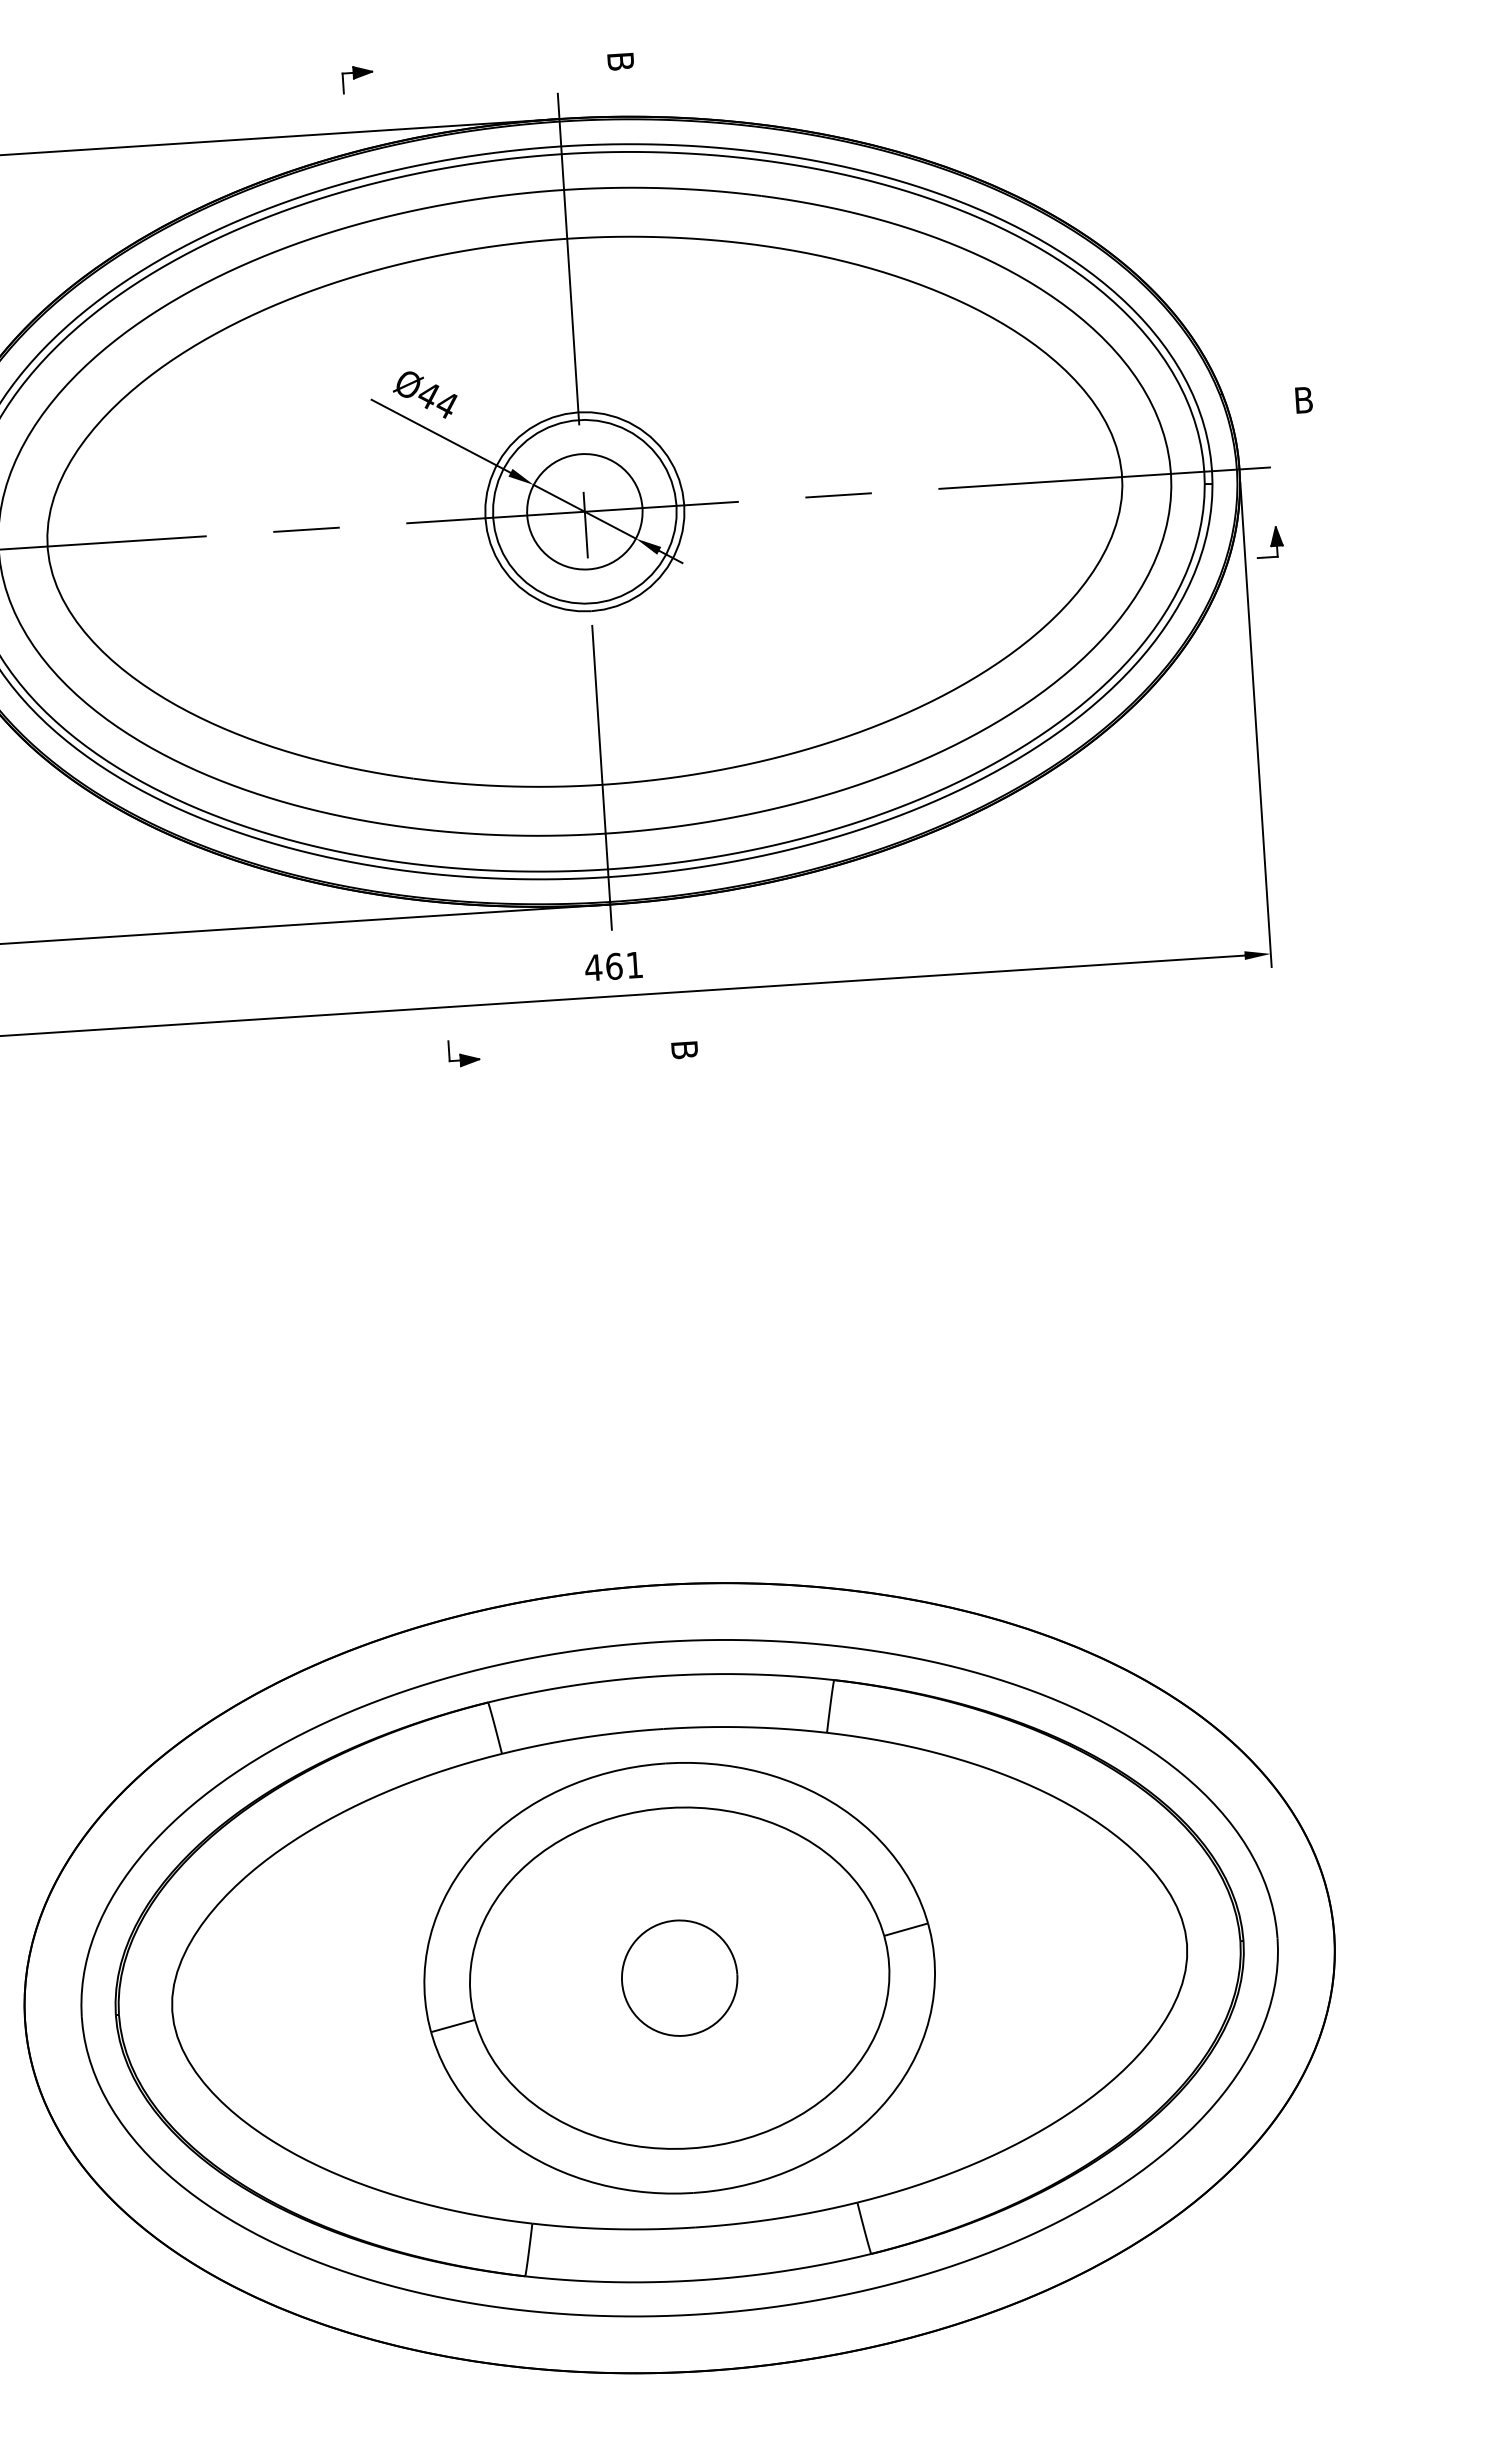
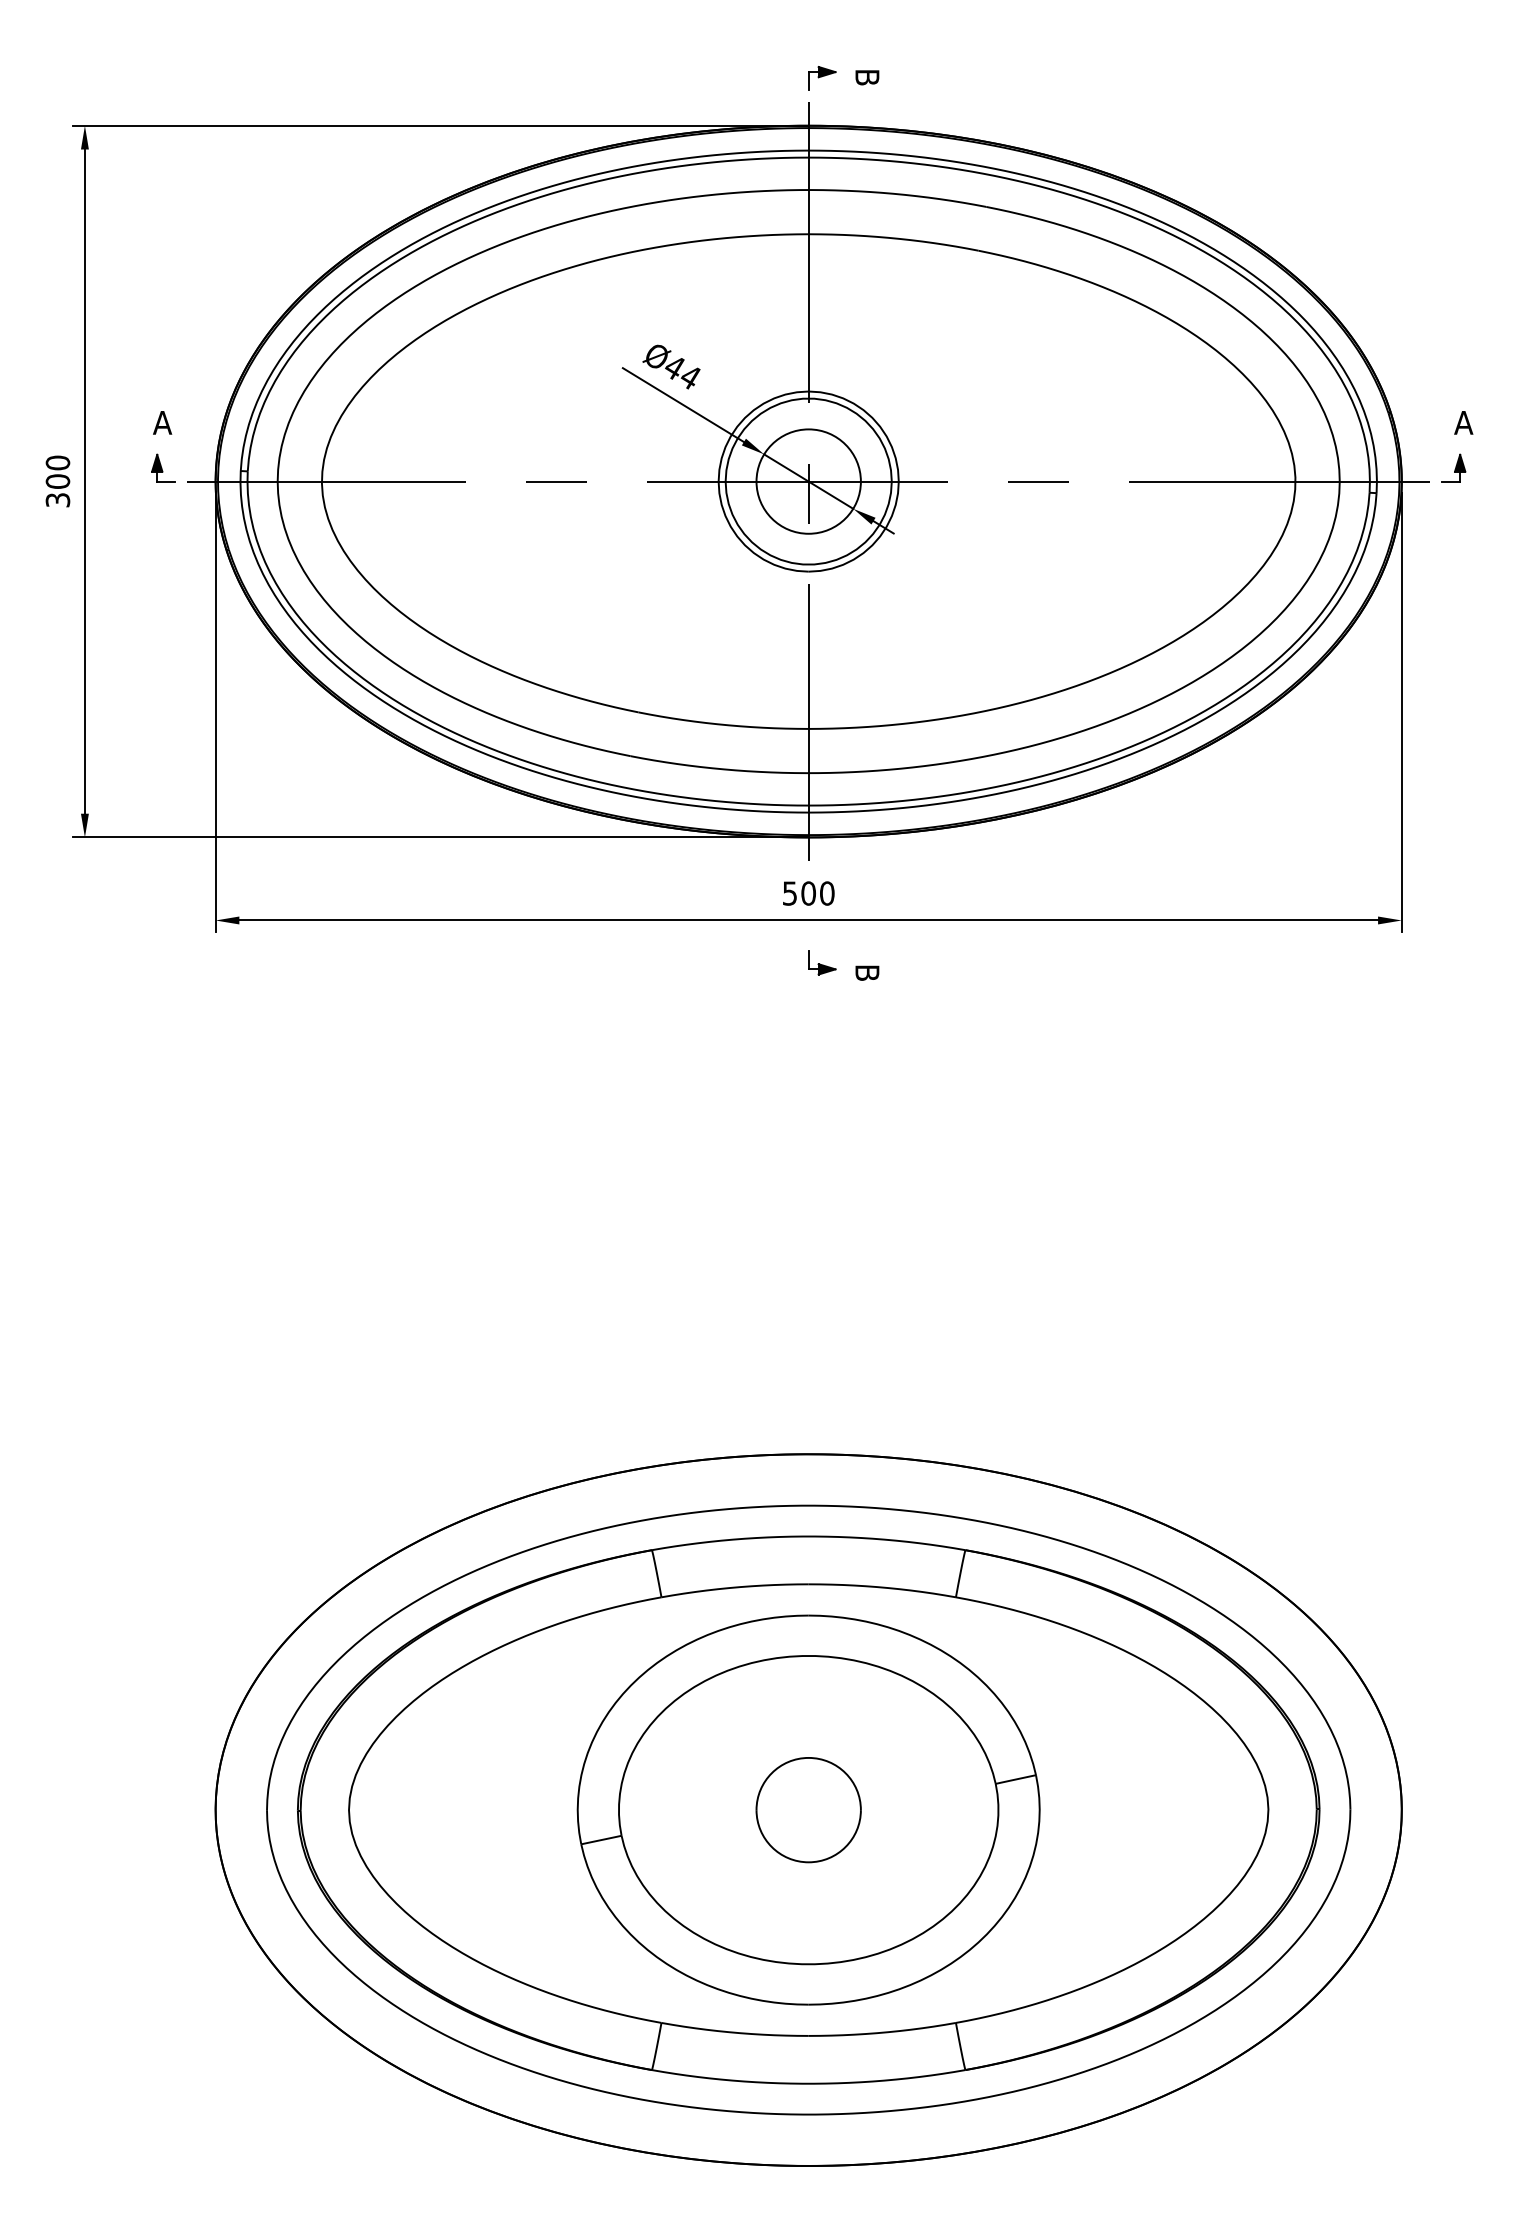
part: (358, 79) -> (822, 78), moved
text: (1303, 399) -> (1463, 422), B -> A
part: (1269, 541) -> (1453, 467), moved
text: (614, 966) -> (808, 893), 461 -> 500
part: (464, 1052) -> (822, 962), moved

